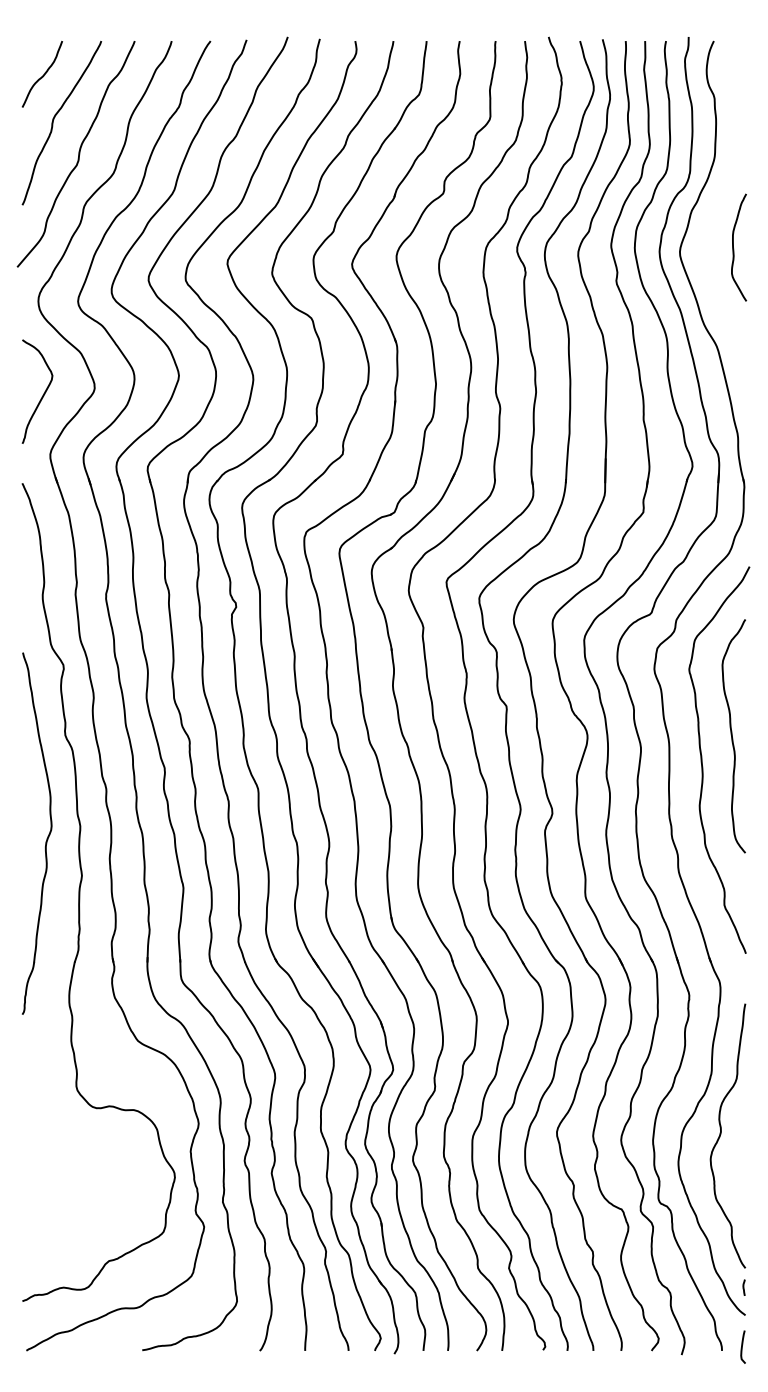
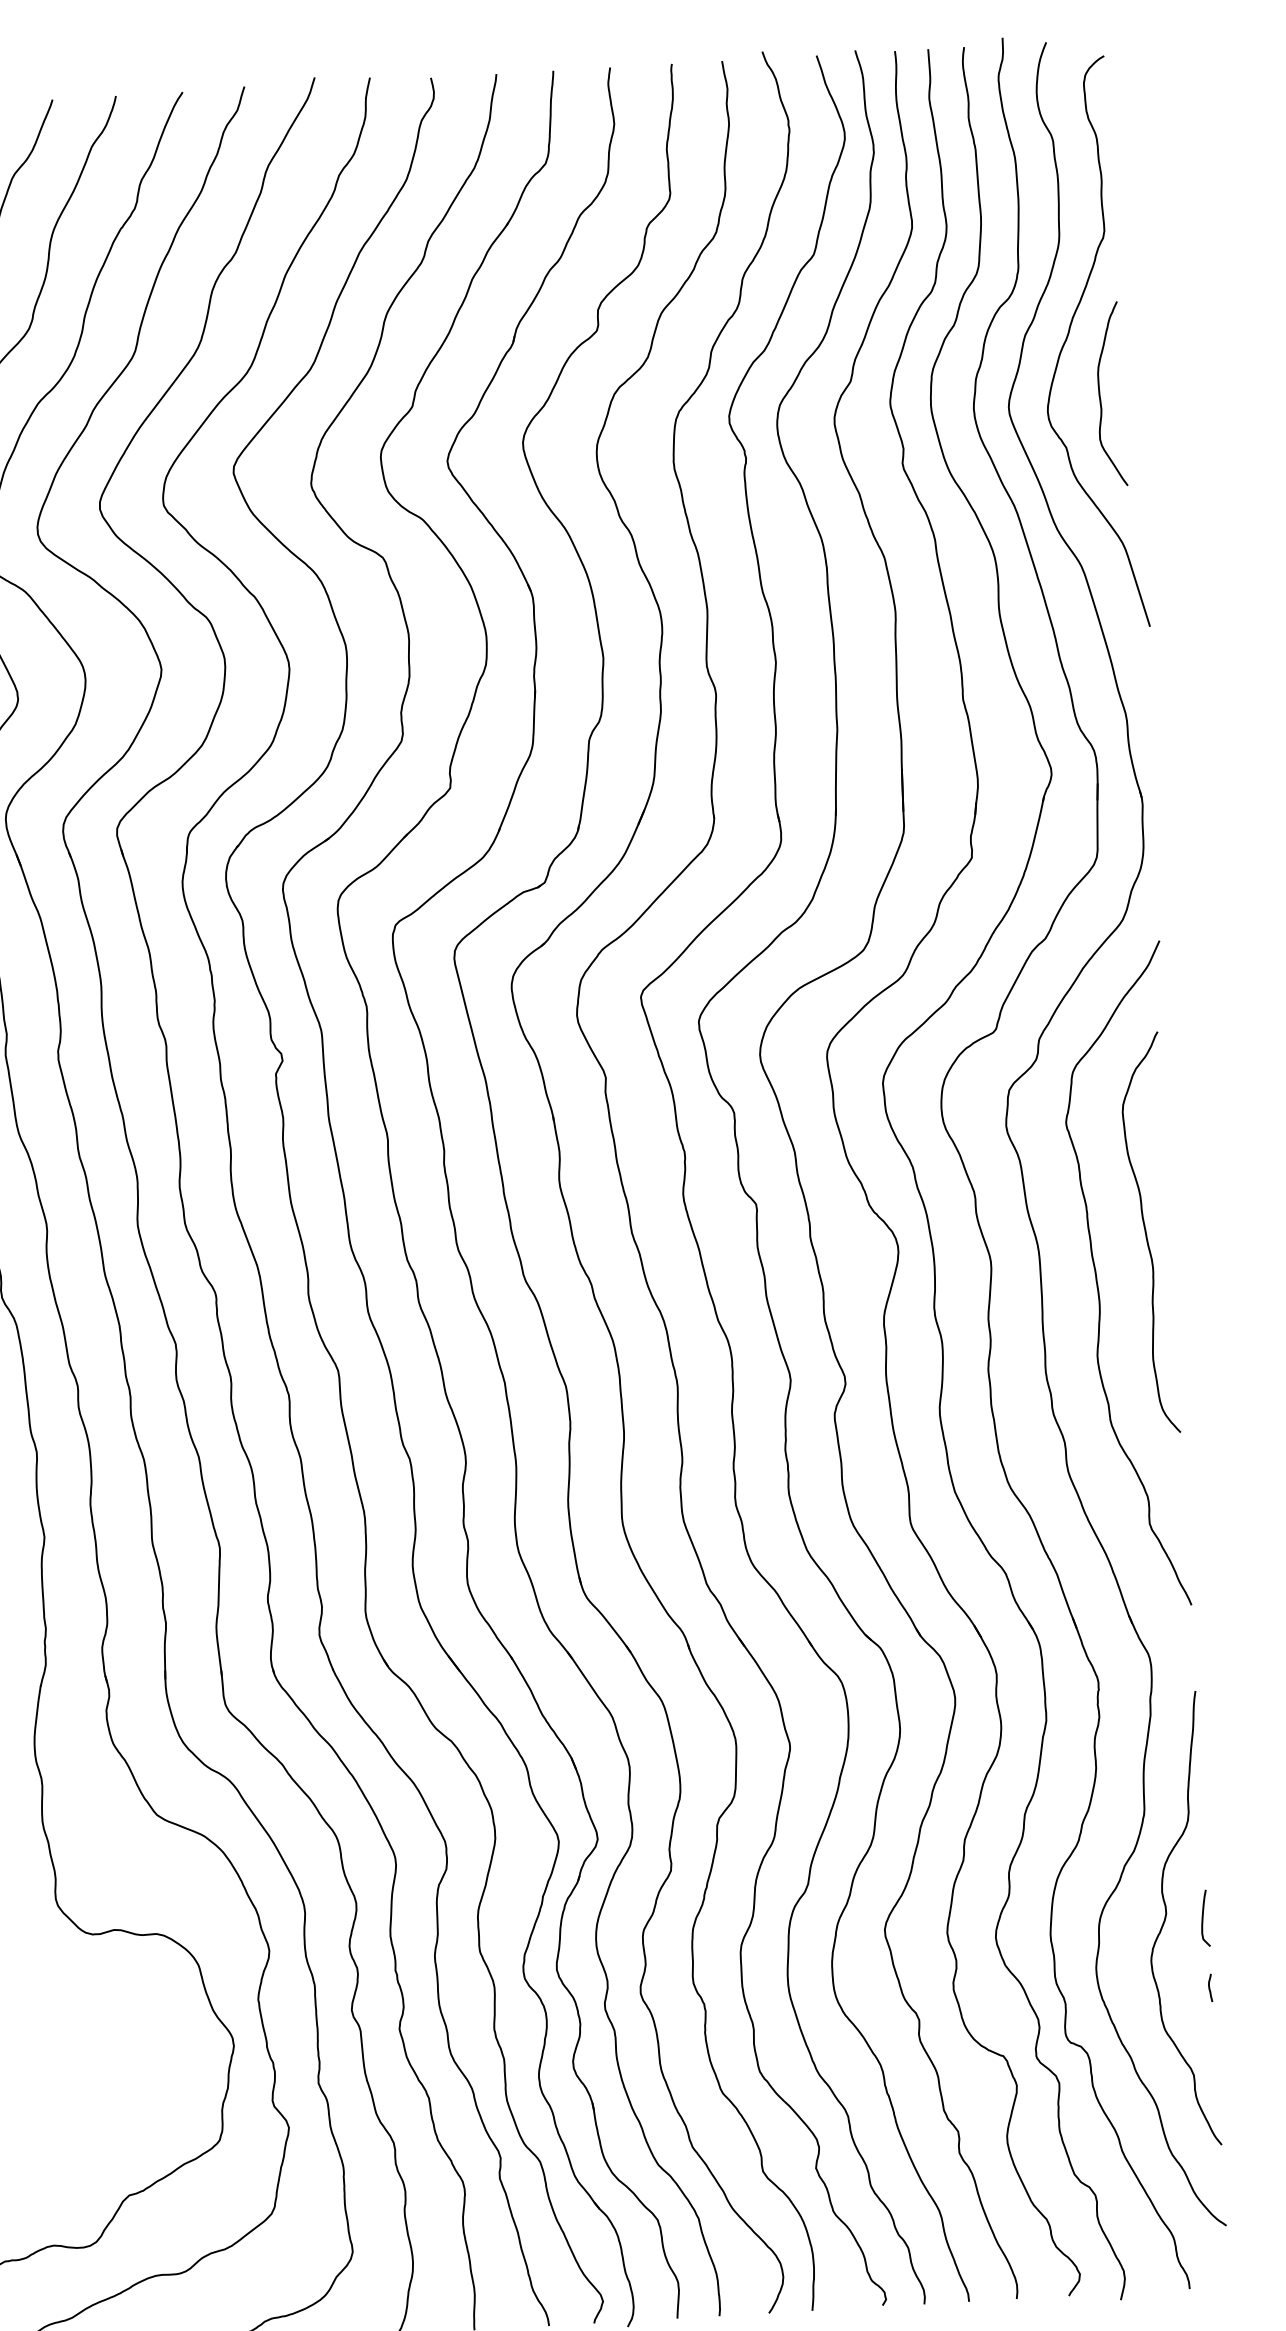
curve: (718, 210) -> (1070, 332), added
line: (743, 1287) -> (1209, 1987), moved
curve: (742, 1346) -> (1203, 1917), moved

